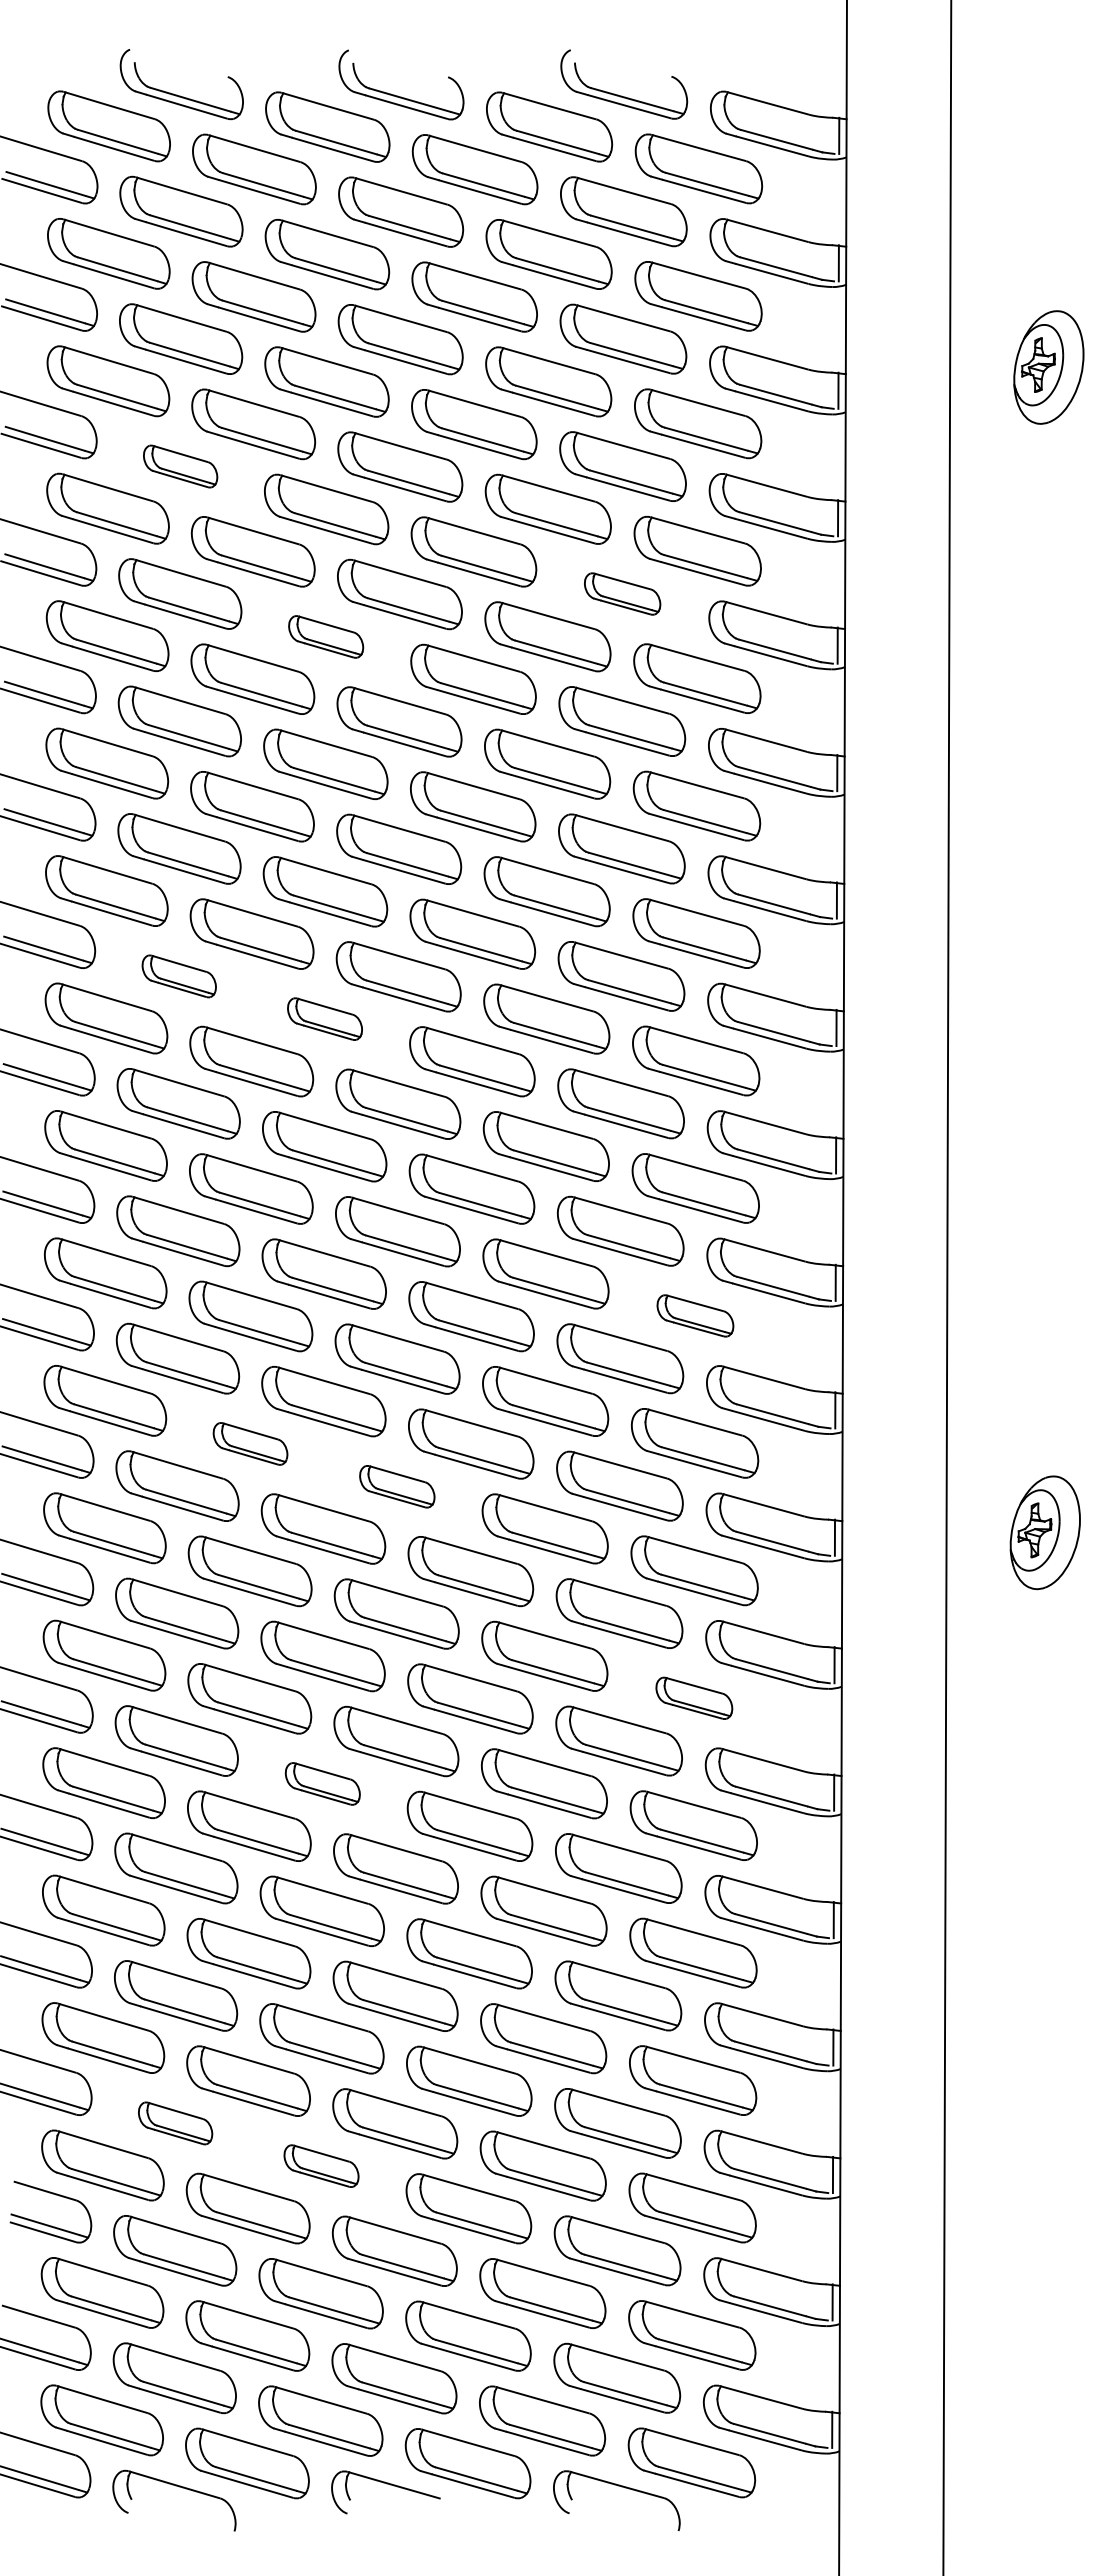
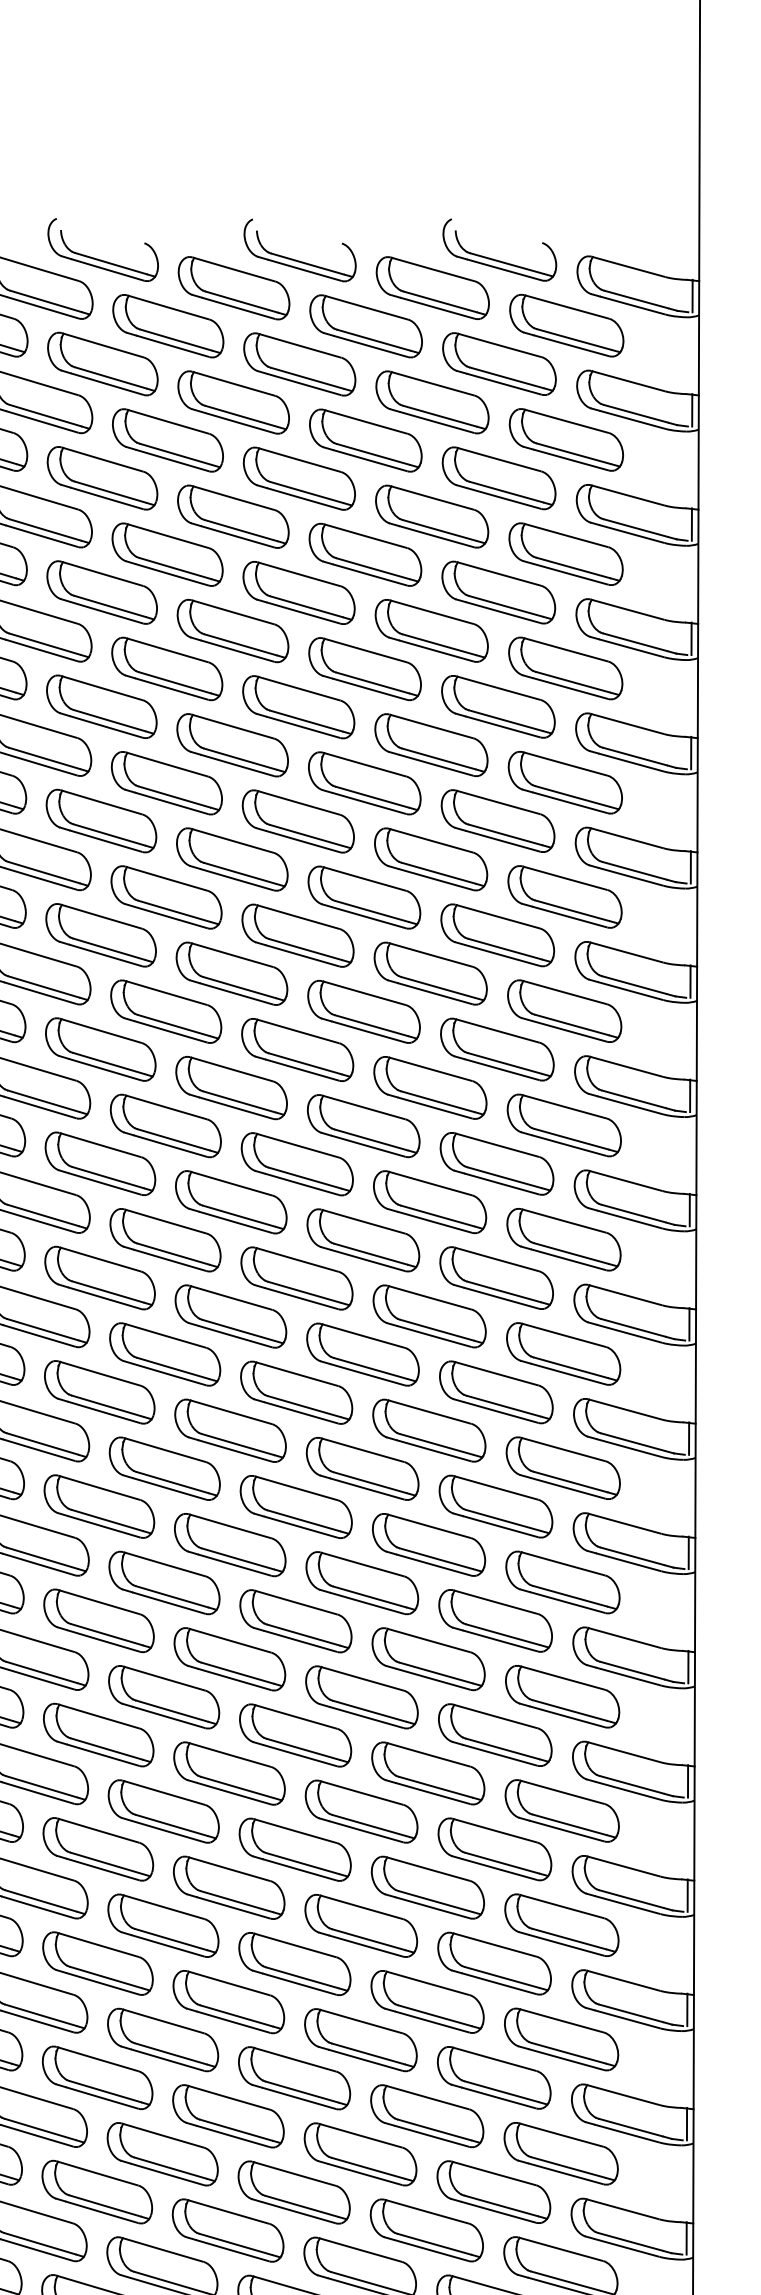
part: (180, 466) -> (102, 592), size x1.67
part: (622, 593) -> (498, 706), size x1.67
part: (325, 636) -> (232, 744), size x1.67
part: (179, 976) -> (101, 1049), size x1.67
part: (324, 1018) -> (231, 1087), size x1.67
part: (695, 1315) -> (563, 1353), size x1.67
part: (250, 1443) -> (164, 1468), size x1.67
part: (397, 1486) -> (296, 1506), size x1.67
part: (694, 1698) -> (562, 1696), size x1.67
part: (322, 1783) -> (229, 1773), size x1.67
part: (175, 2123) -> (97, 2077), size x1.67
part: (321, 2165) -> (228, 2115), size x1.67

